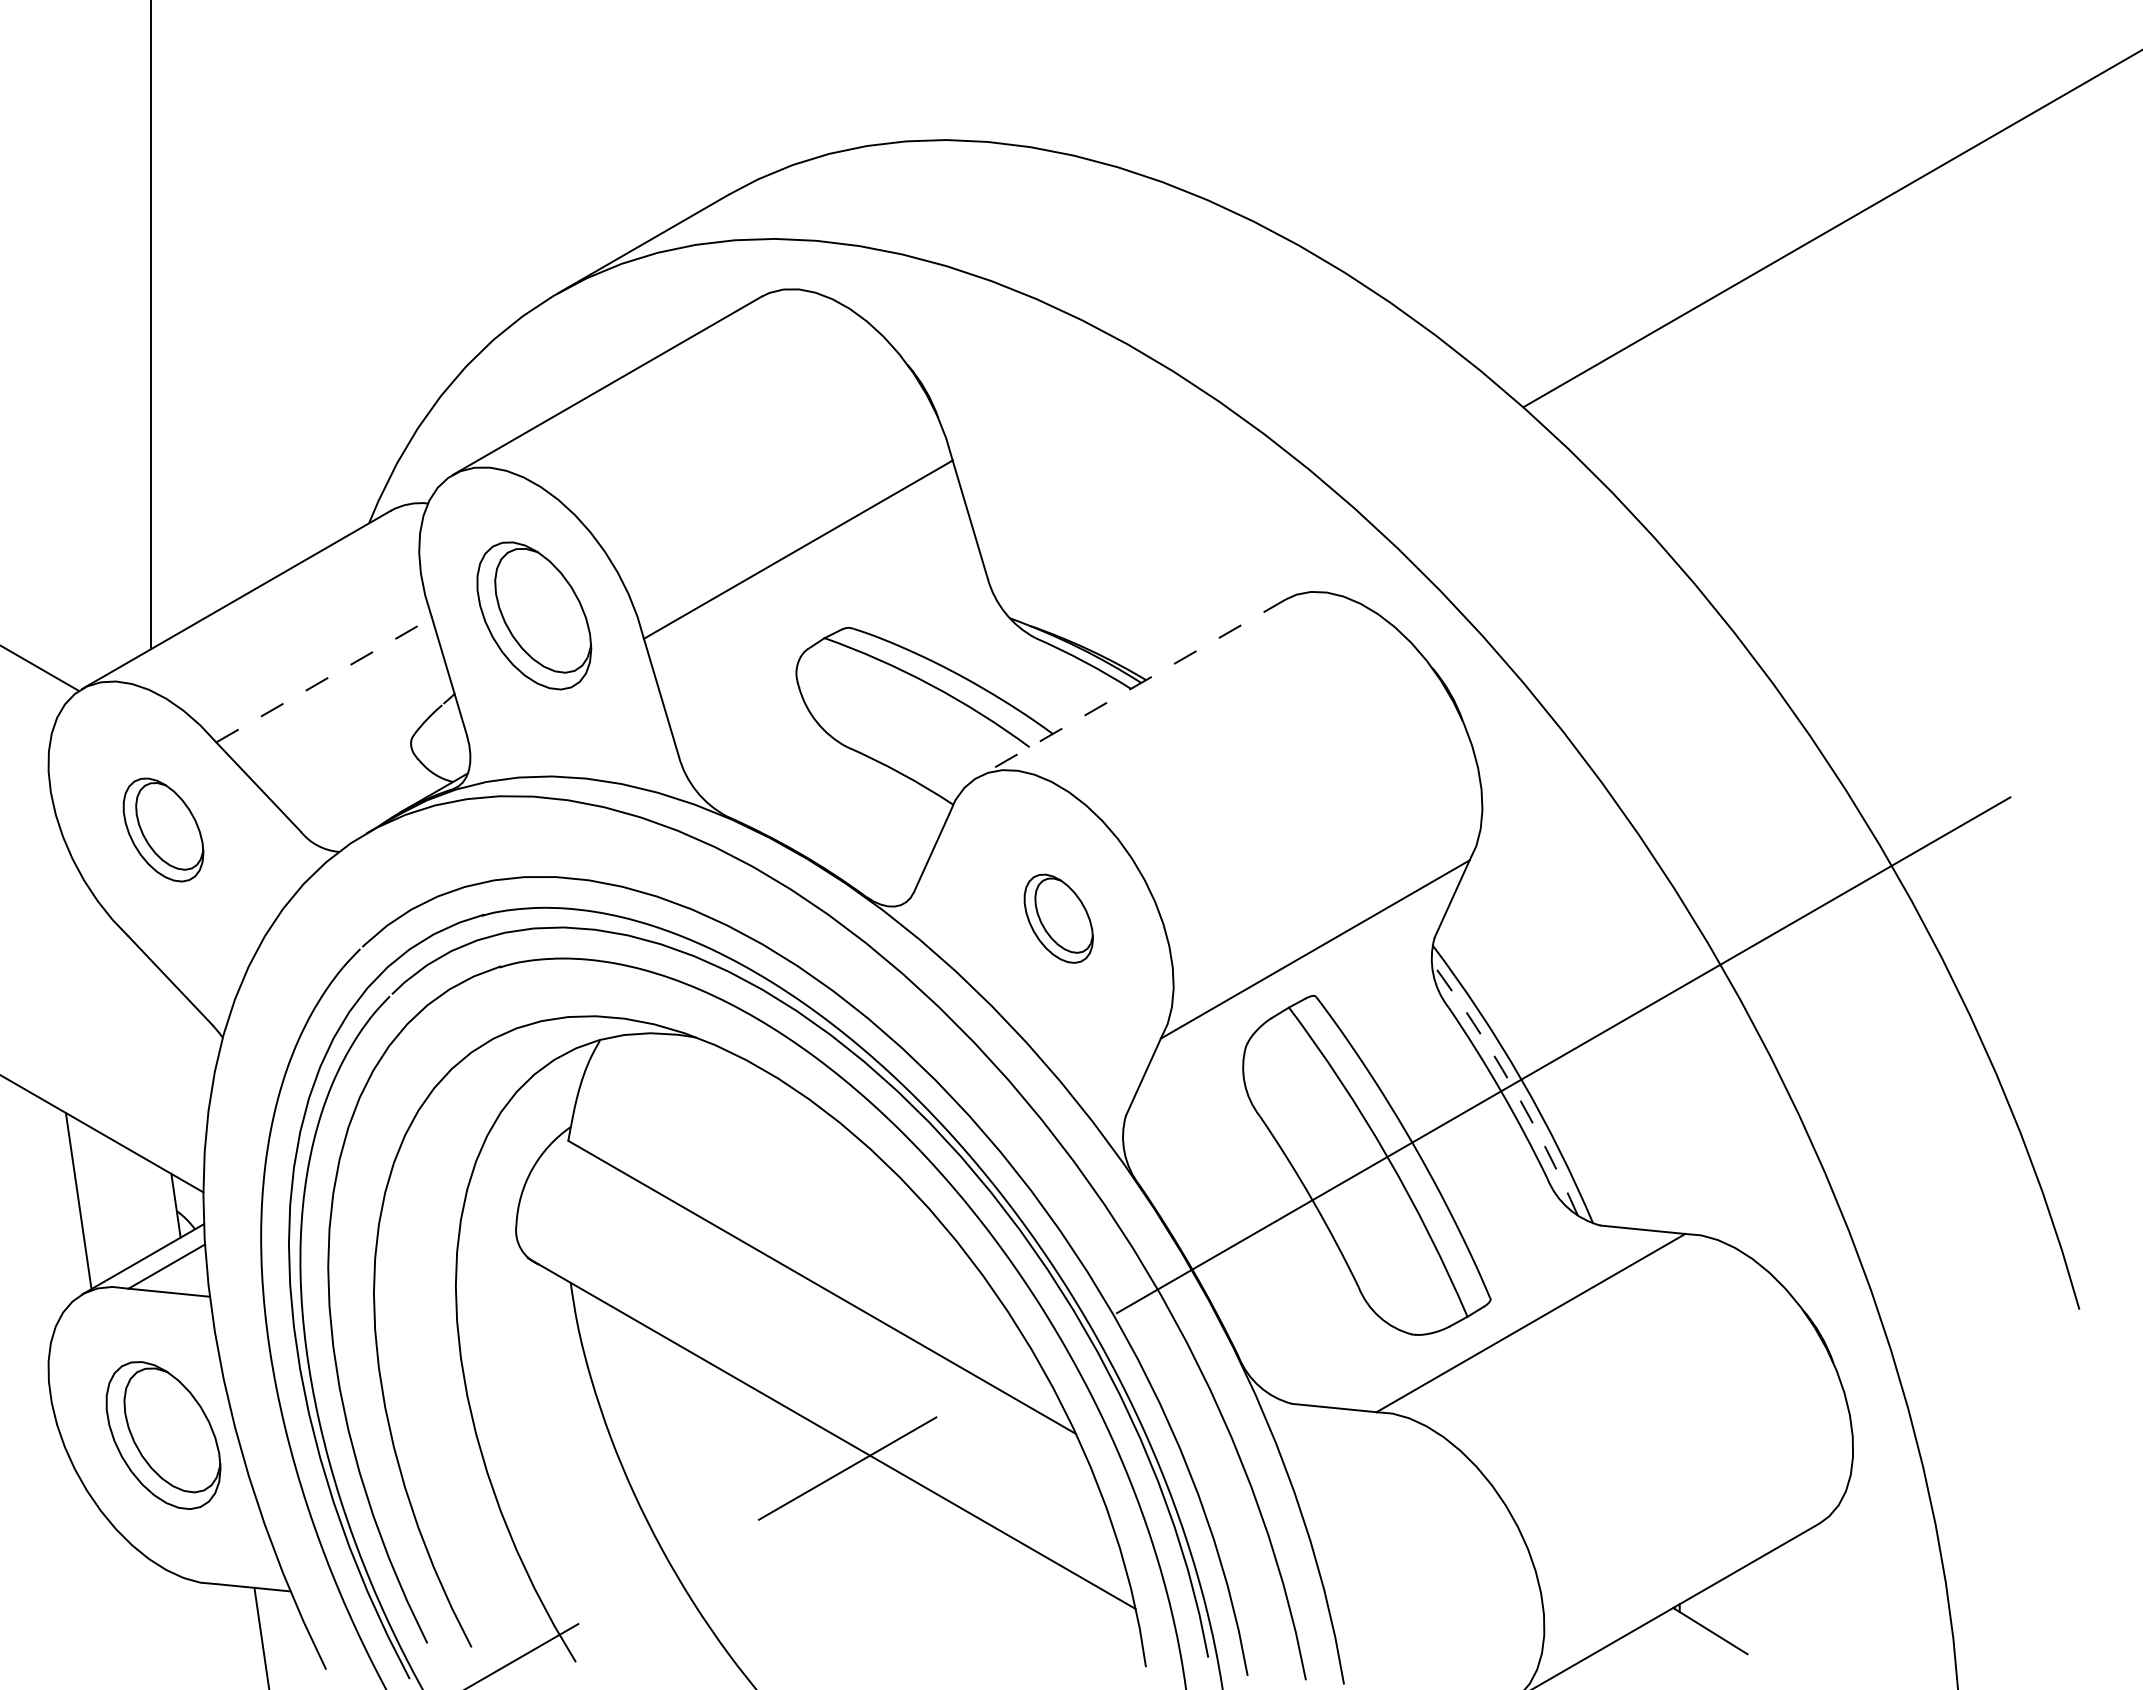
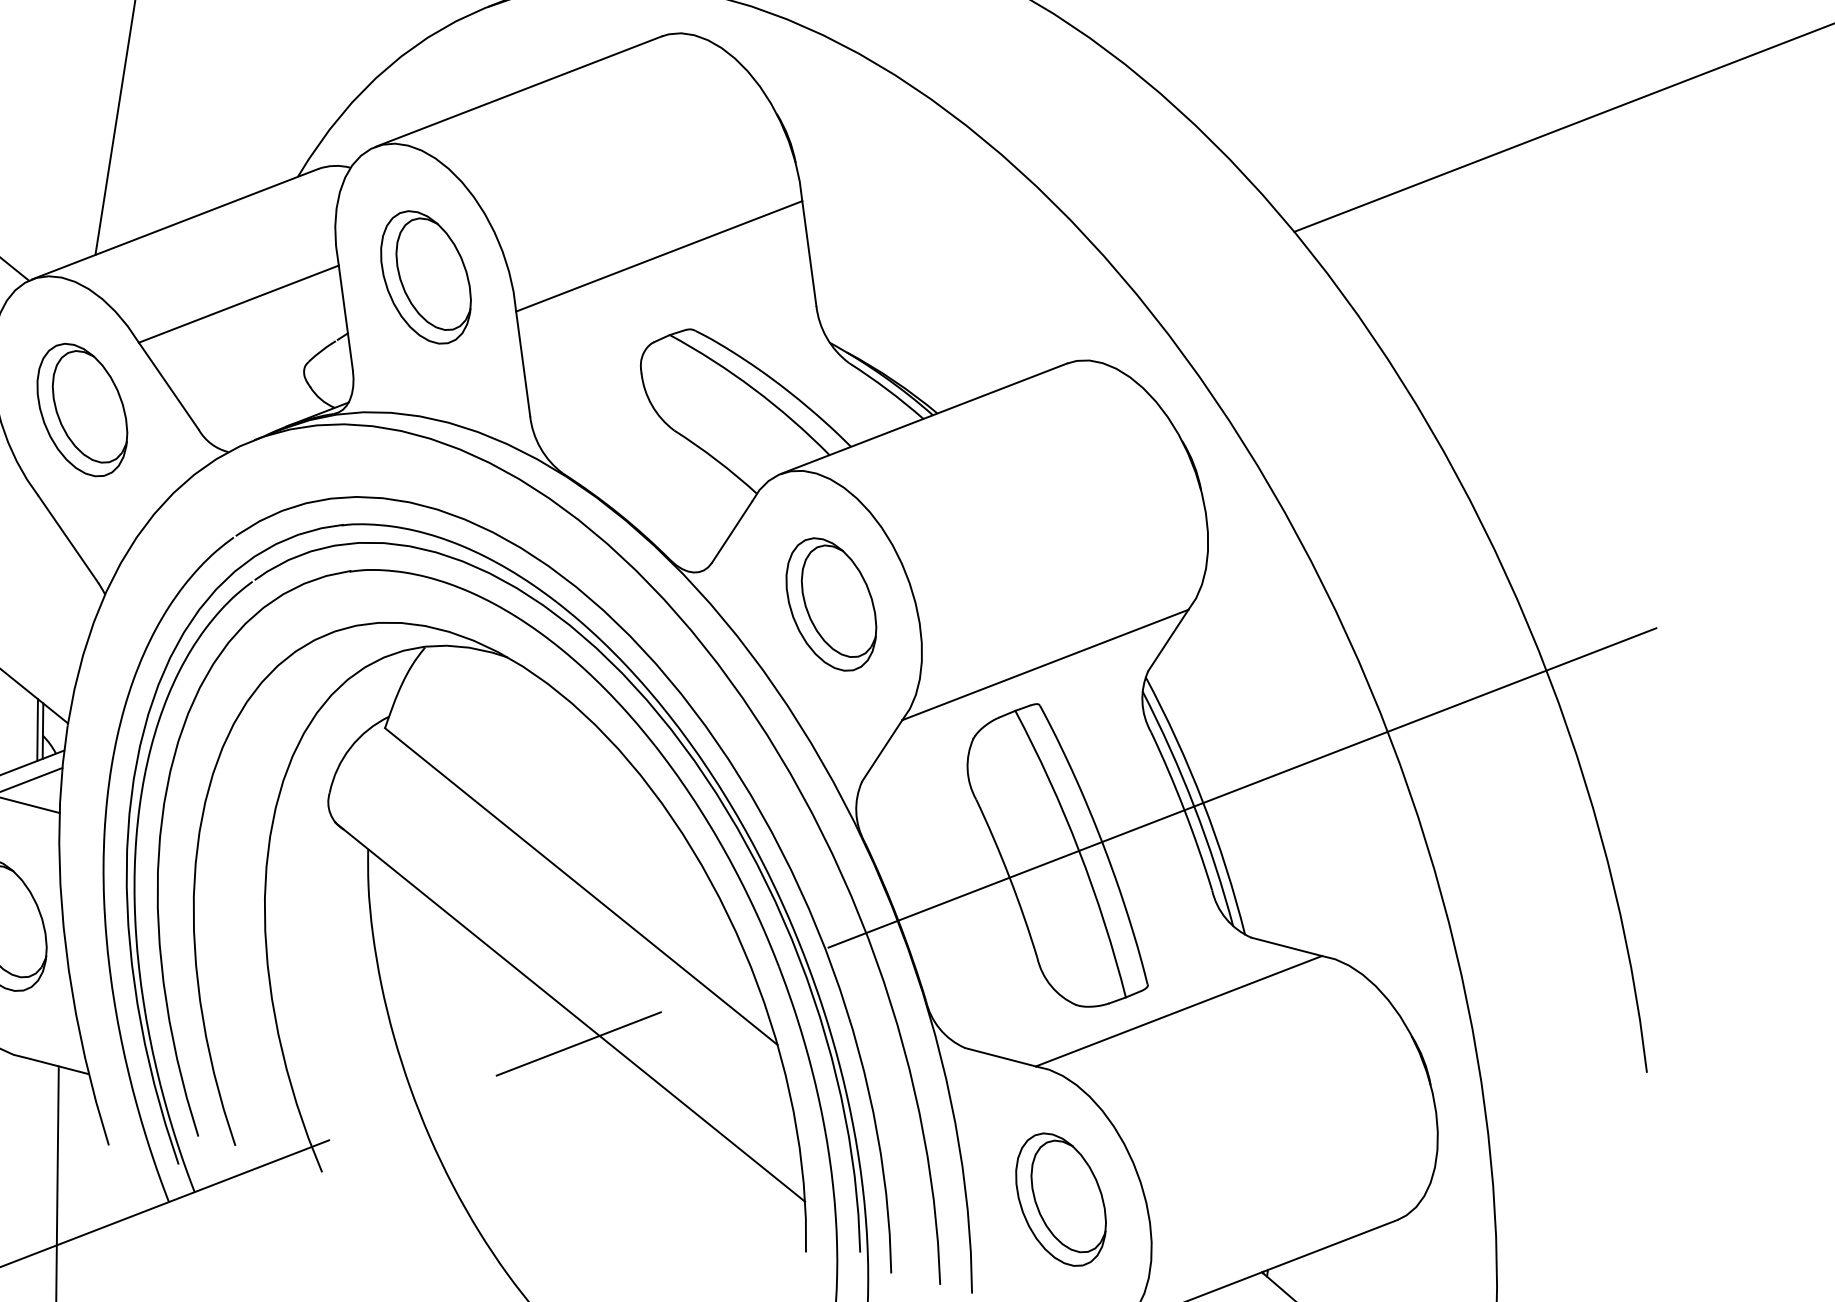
line: (324, 680) -> (239, 304), dashed -> solid
line: (1131, 688) -> (923, 418), dashed -> solid
part: (163, 829) -> (82, 409), size x1.43
part: (1058, 918) -> (831, 604), size x1.67
arc: (1511, 1085) -> (1194, 806), dashed -> solid
line: (169, 1205) -> (37, 730), added
part: (1429, 1560) -> (1061, 1199), added

